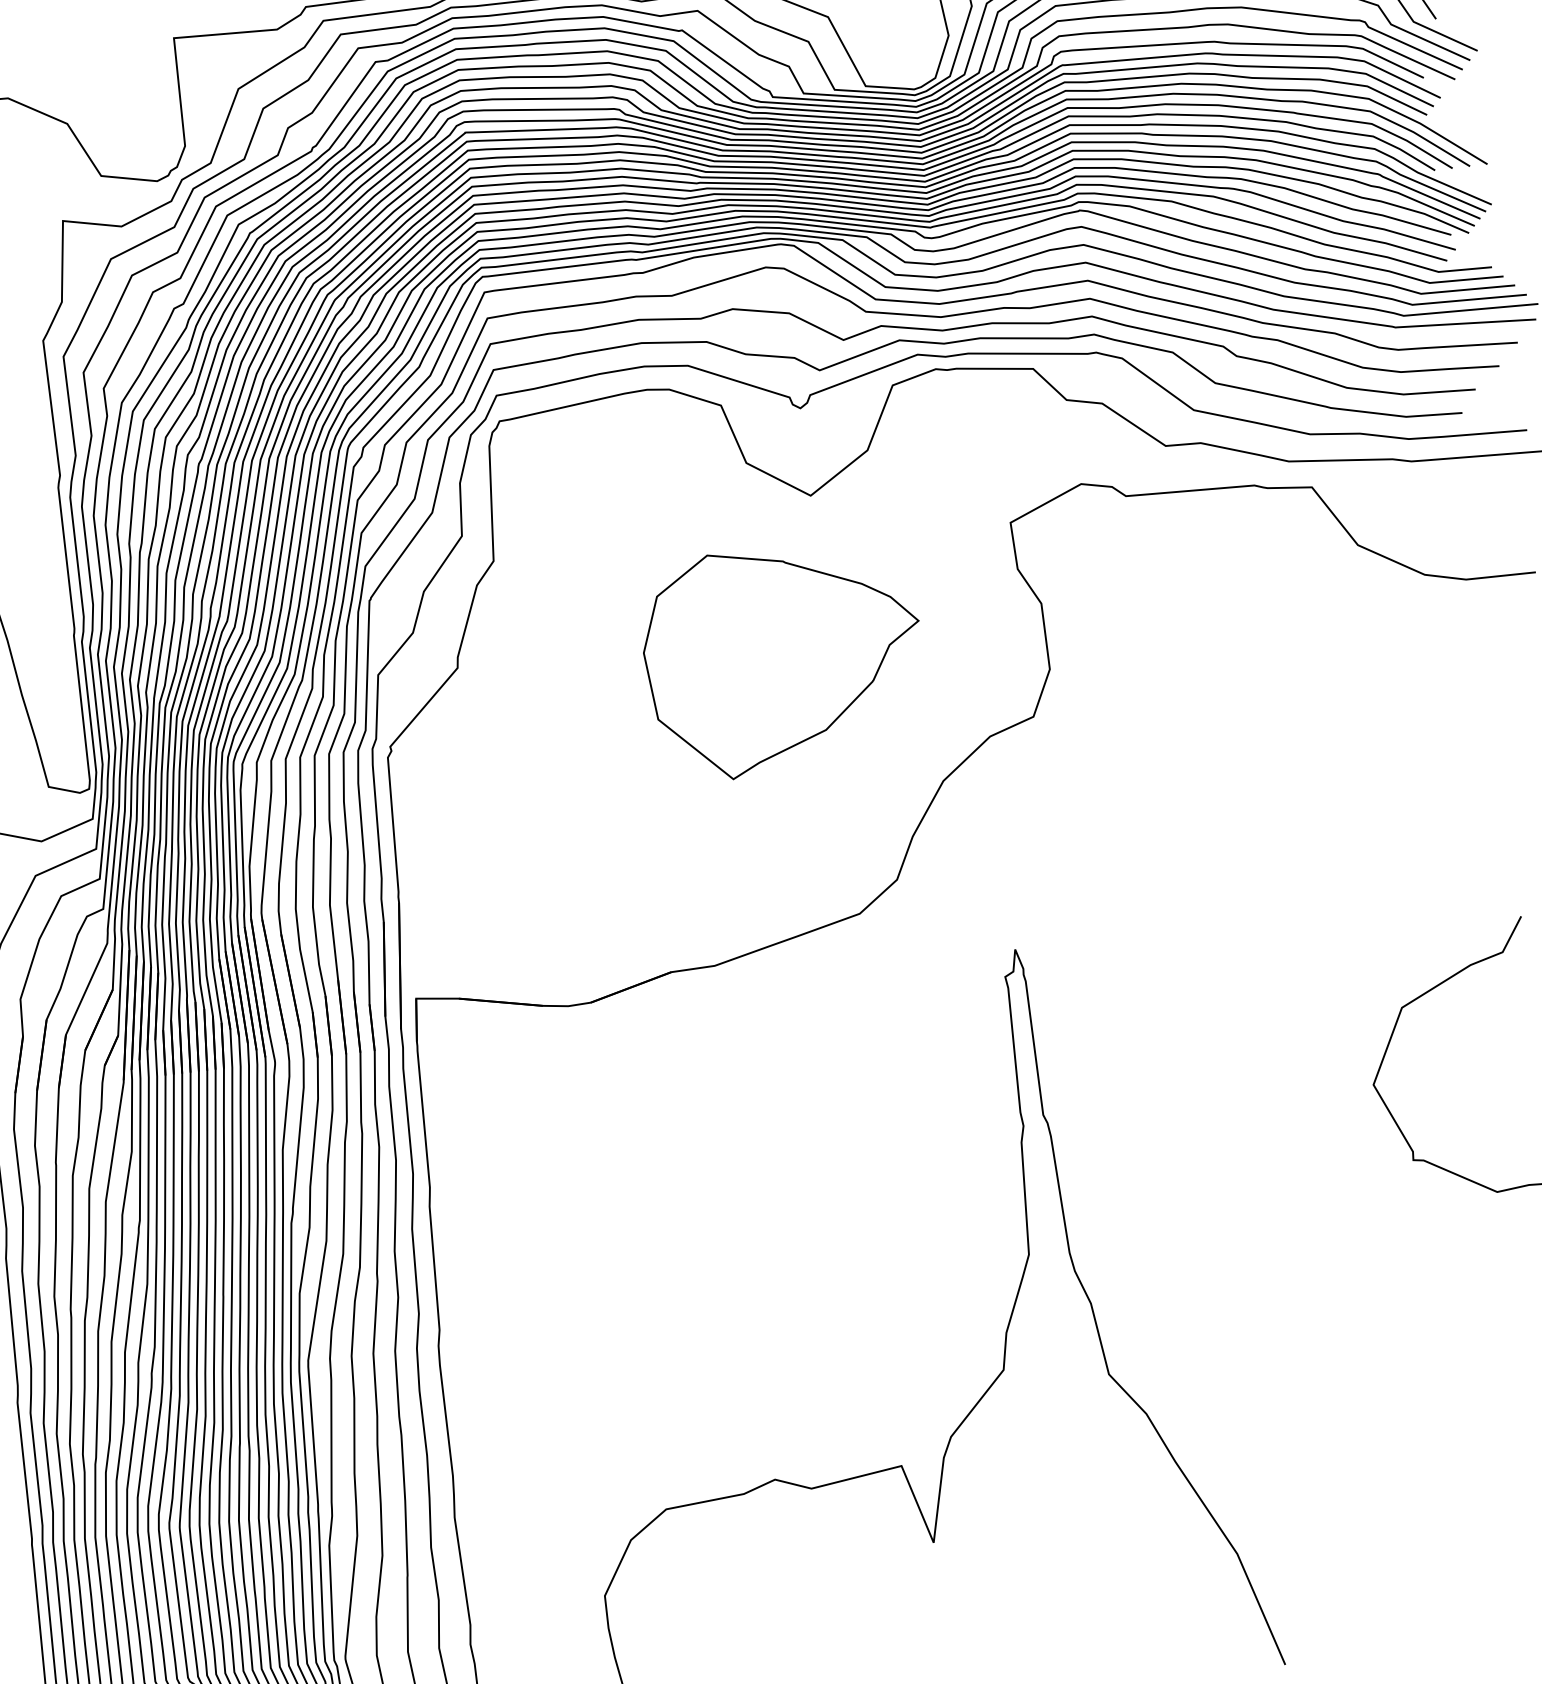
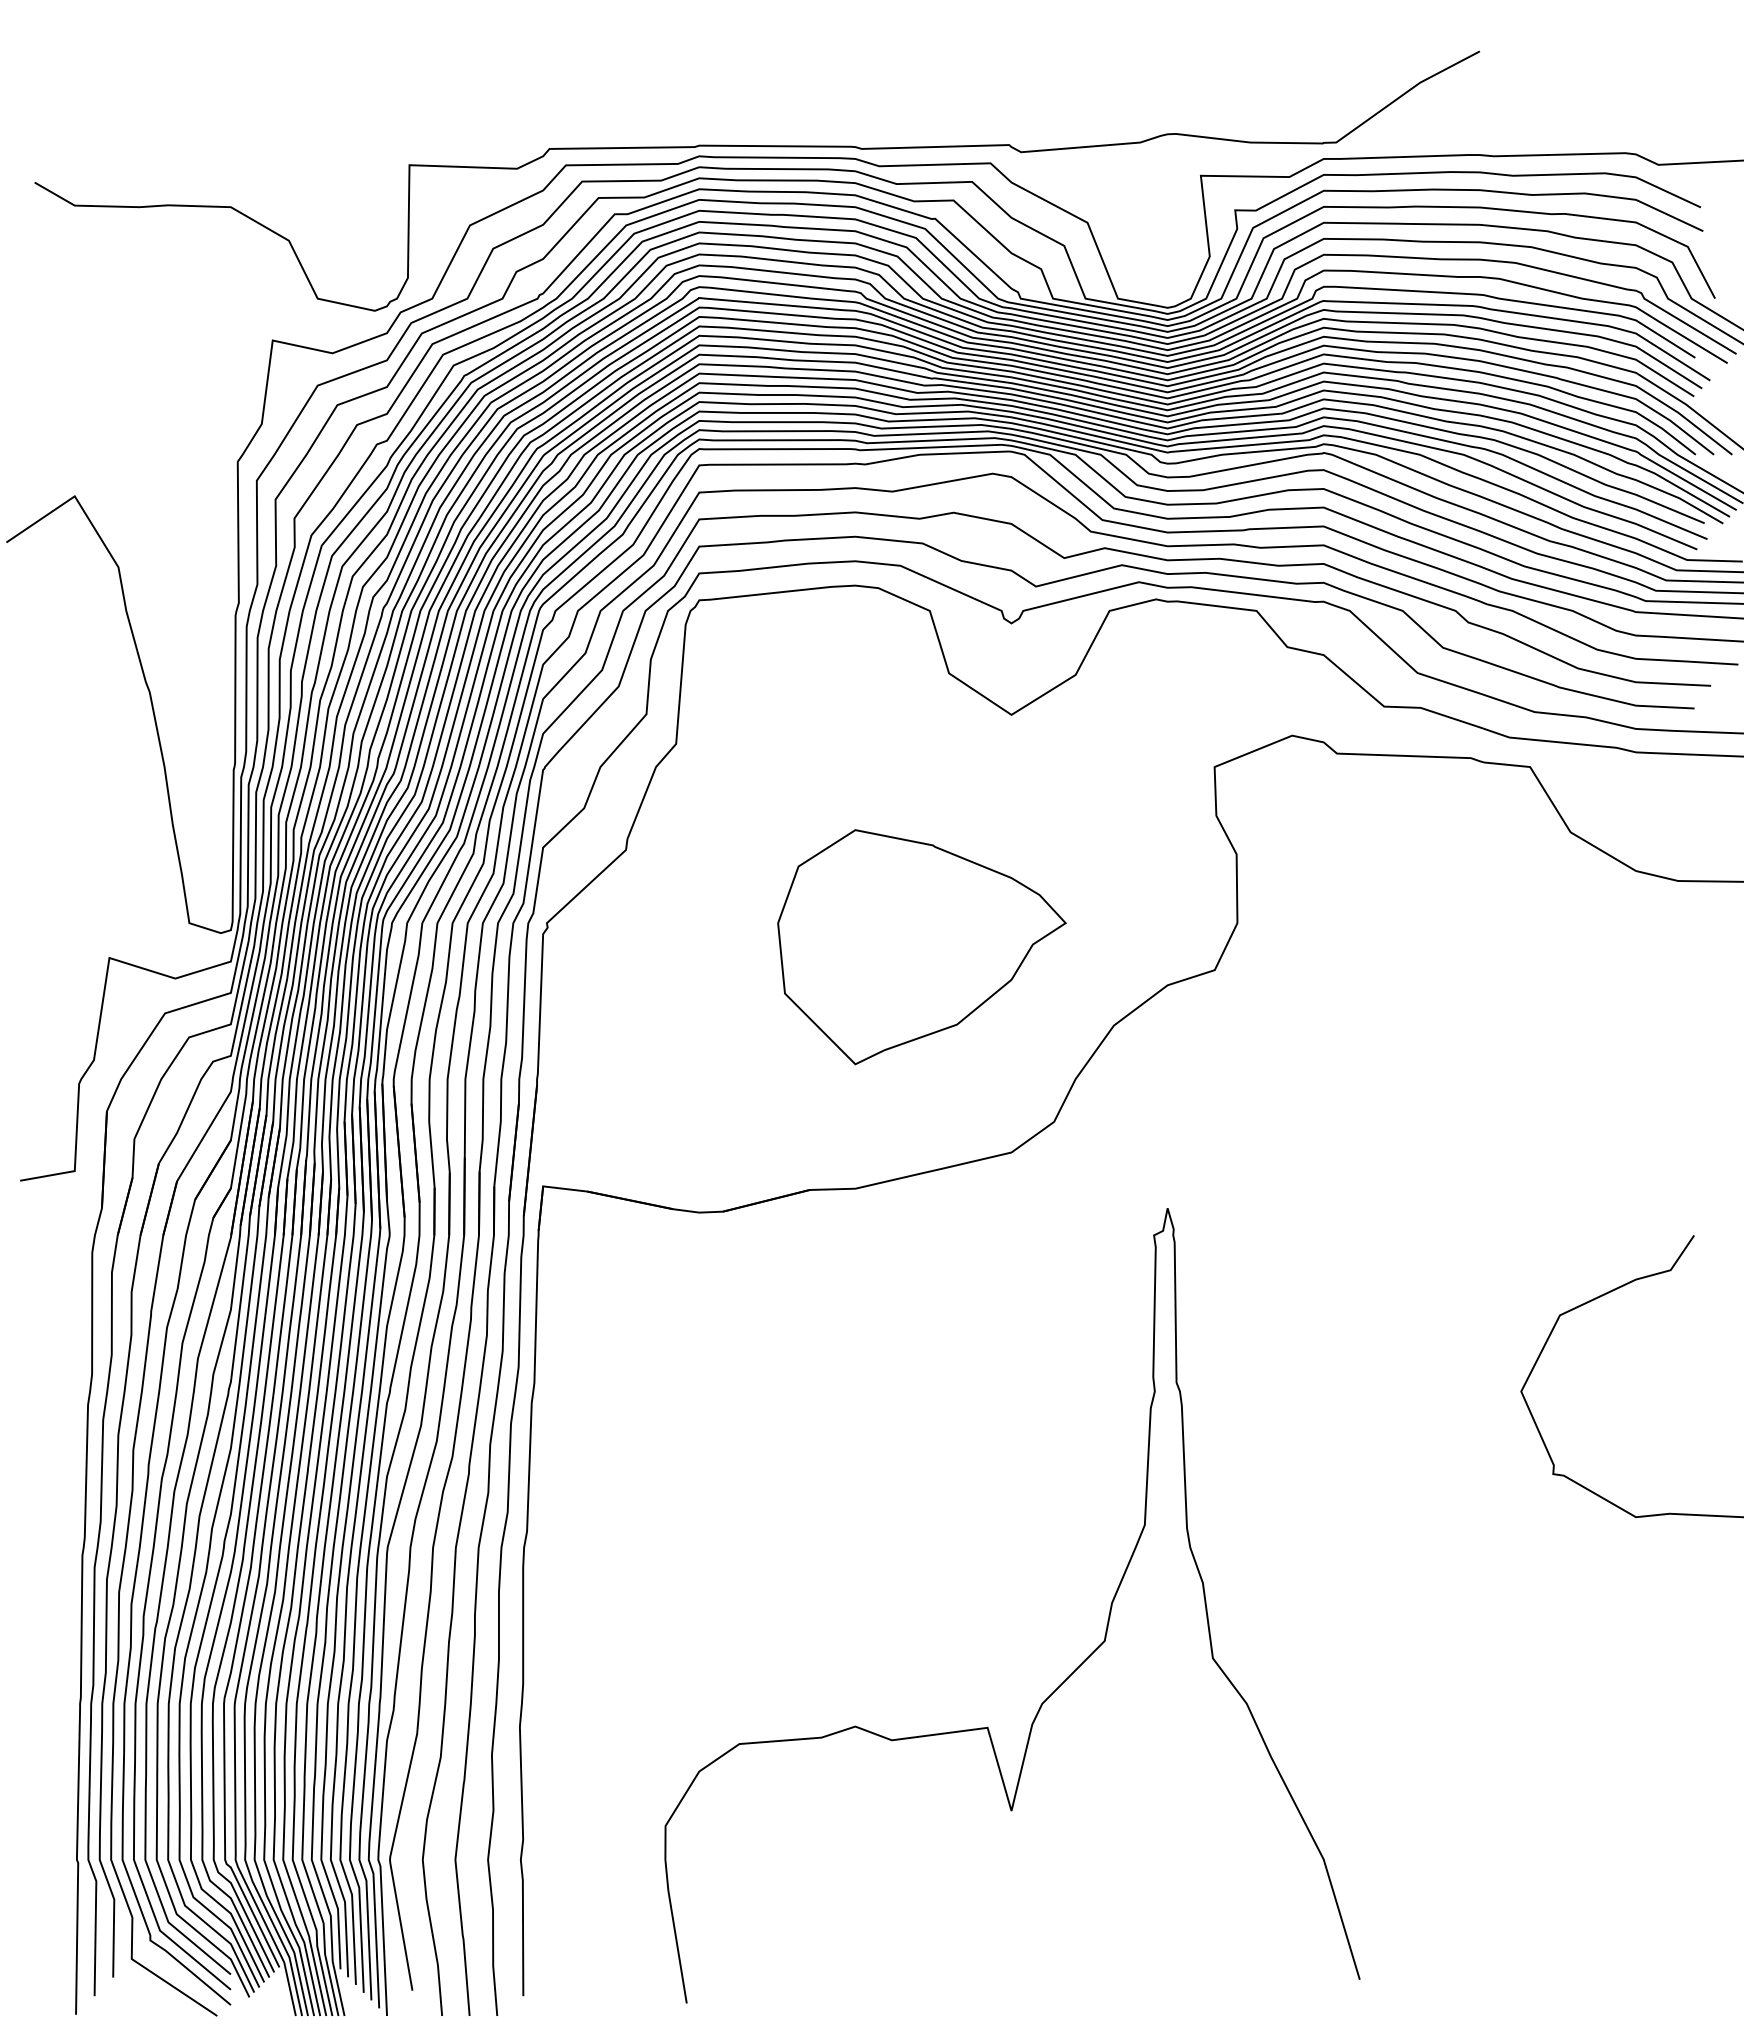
part: (783, 660) -> (921, 947), moved

